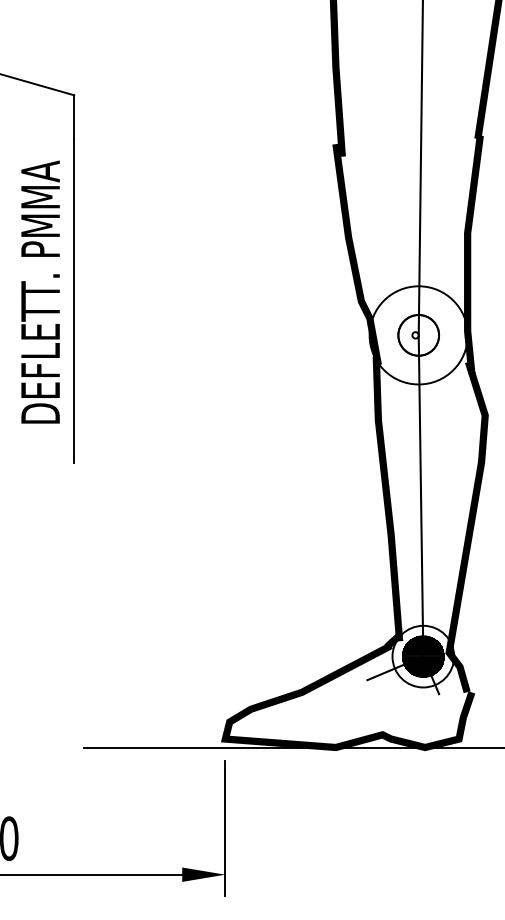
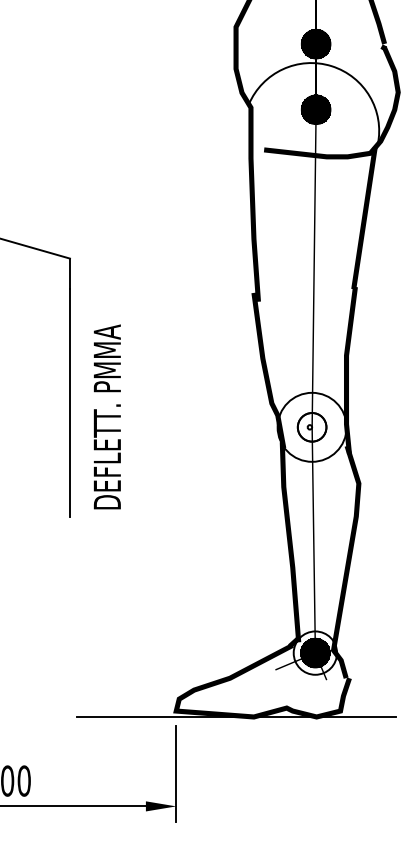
text: (39, 291) -> (106, 416), moved

